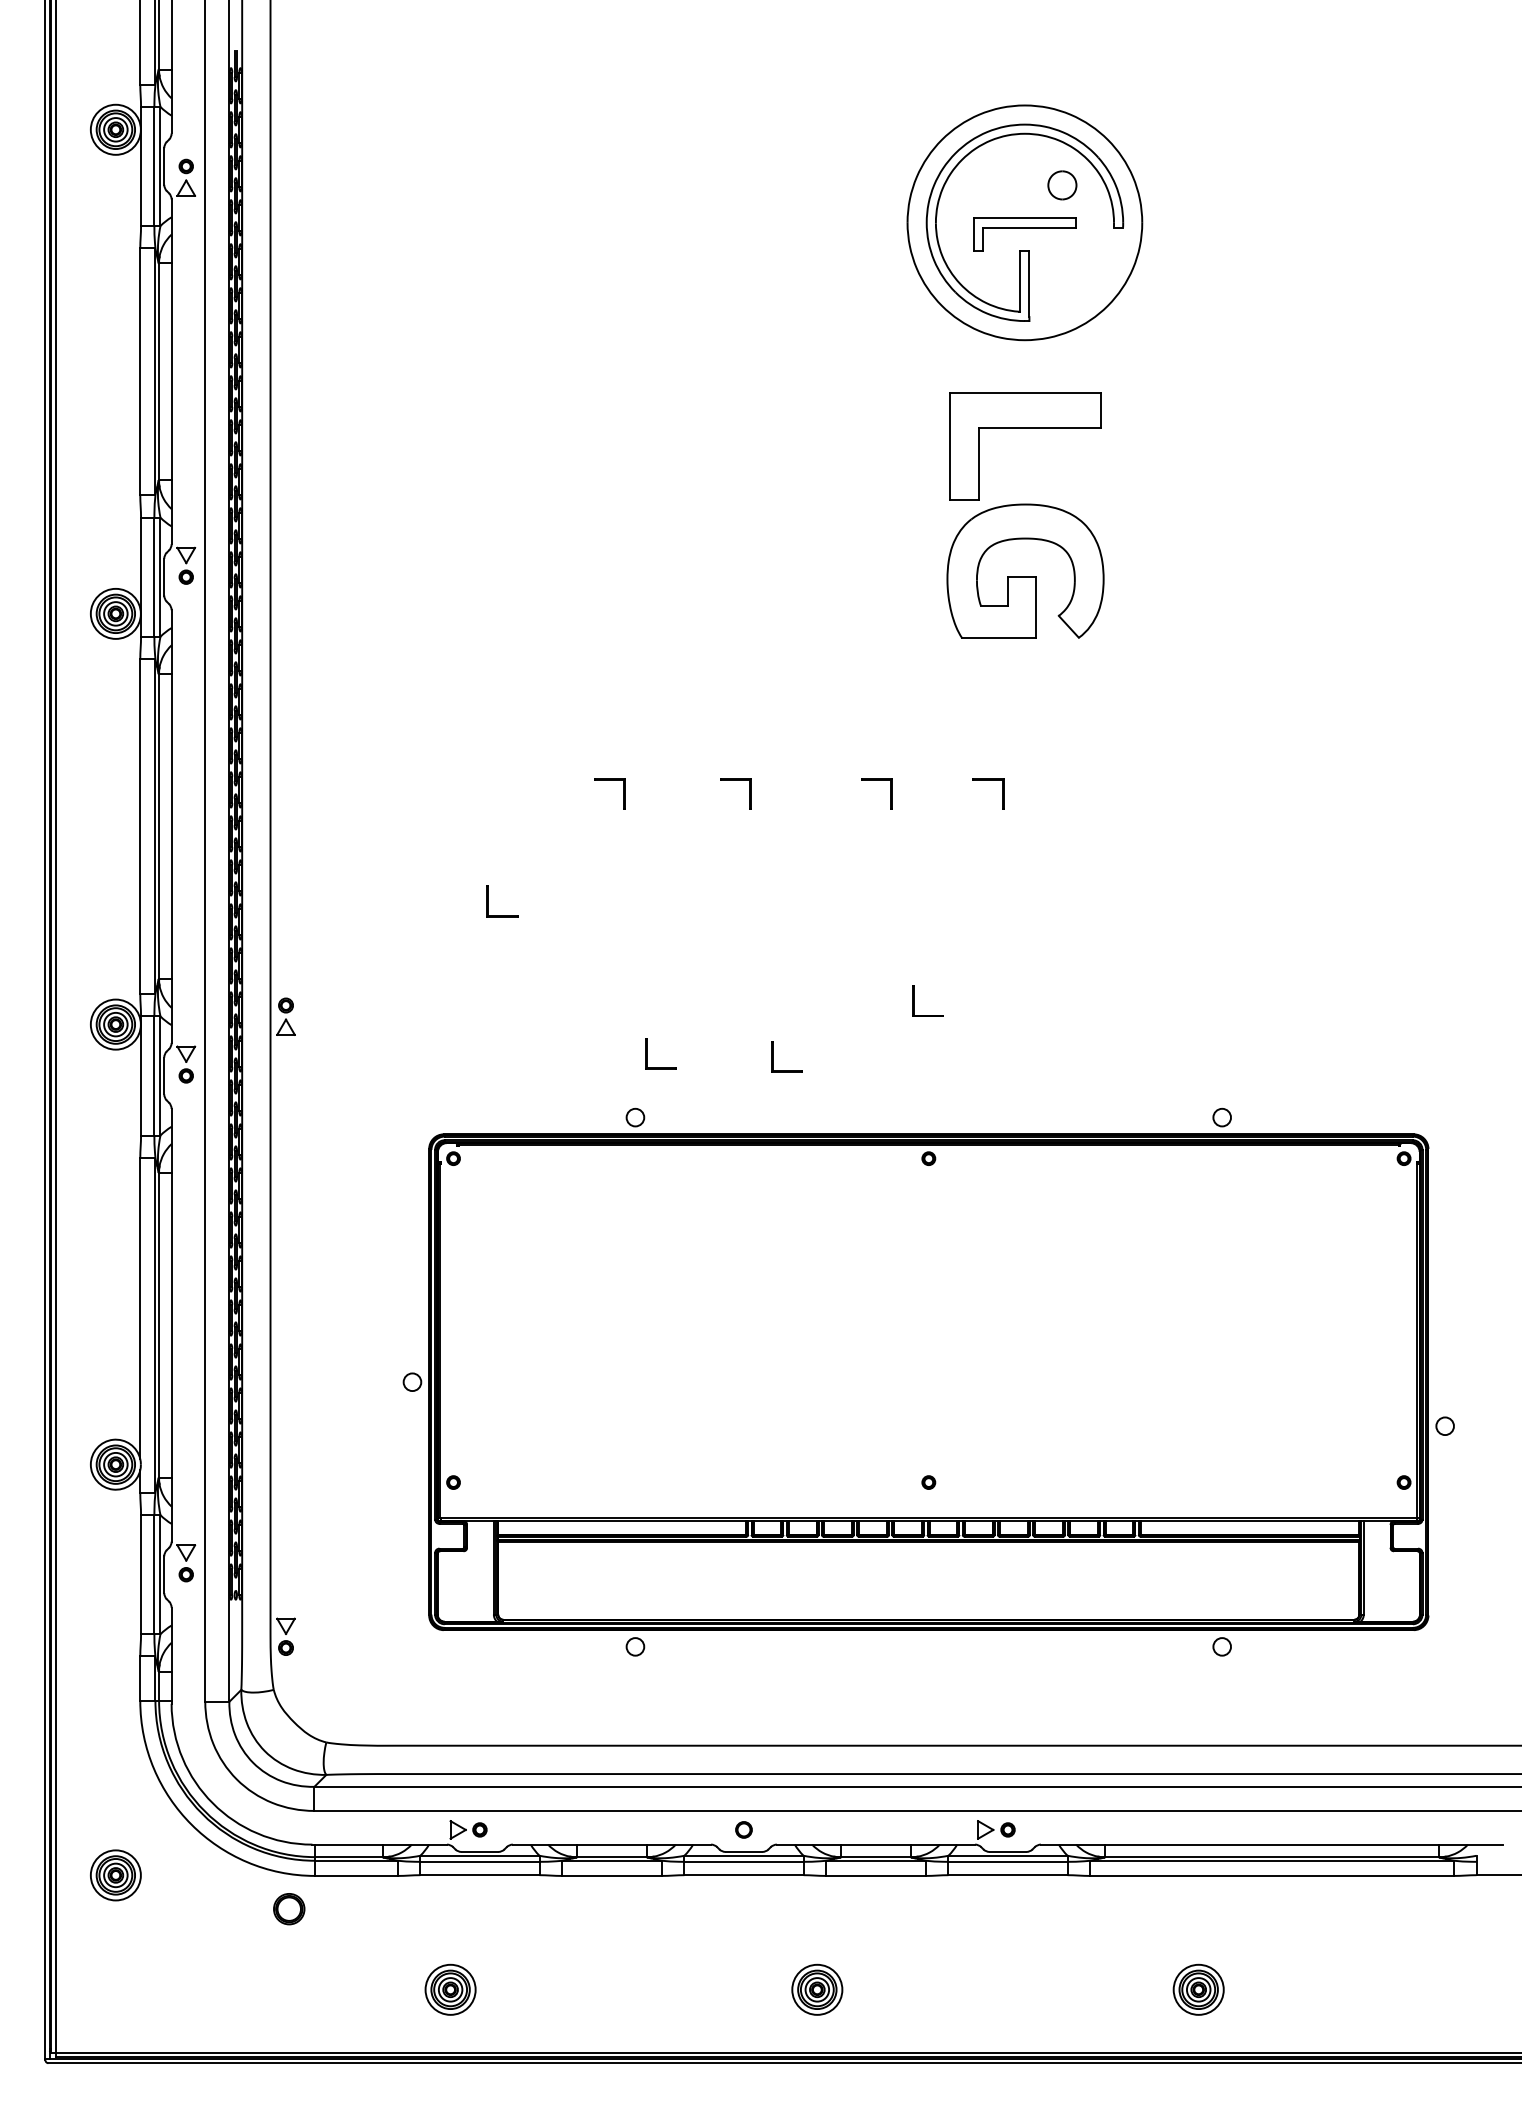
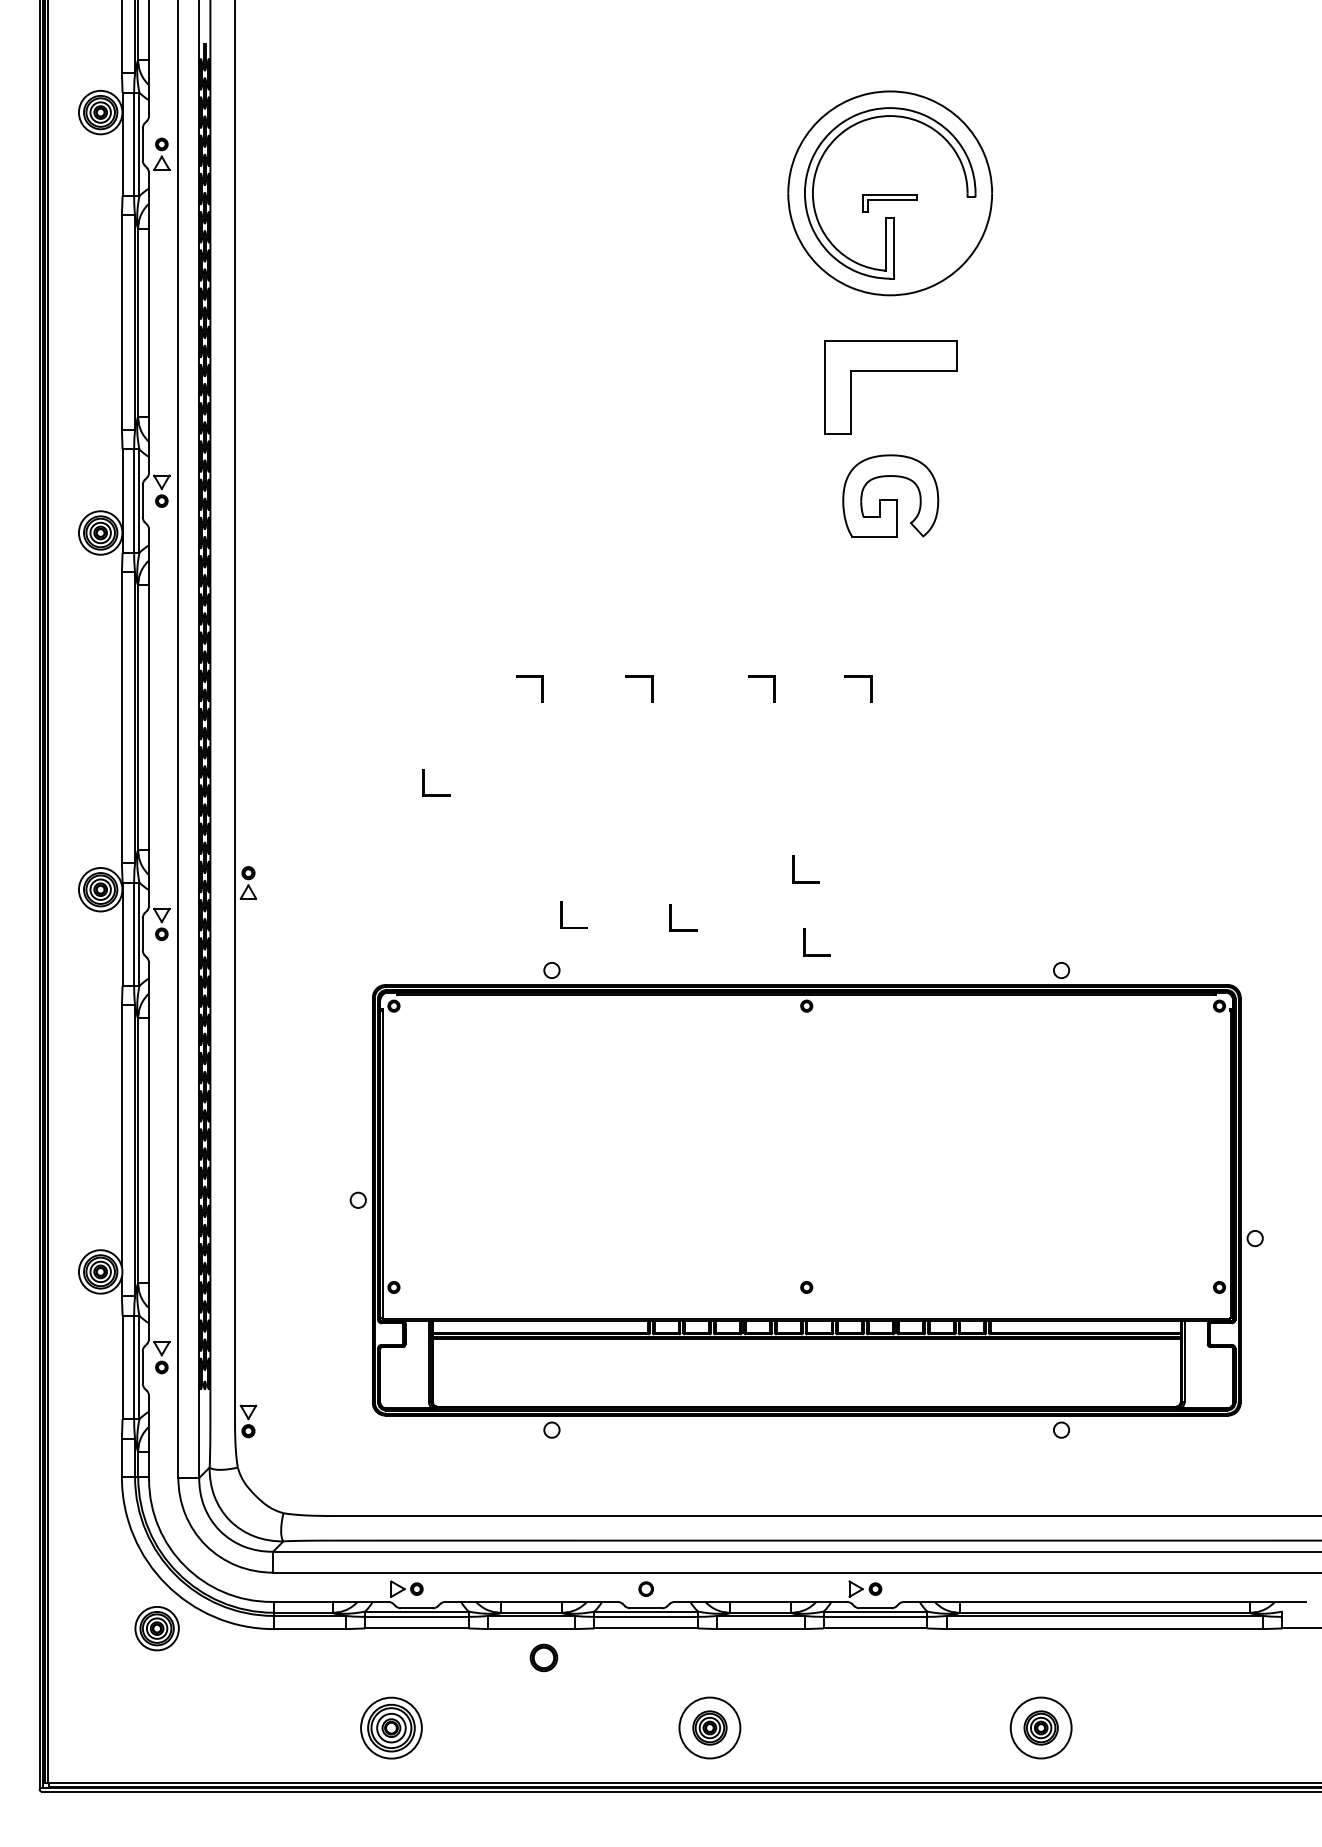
part: (1062, 185) -> (922, 160), removed
part: (1024, 234) -> (889, 203), size x0.6
part: (1025, 570) -> (890, 495), size x0.7
part: (927, 1084) -> (805, 941), added
part: (115, 1875) -> (156, 1628), moved
part: (289, 1909) -> (544, 1658), moved
part: (450, 1989) -> (391, 1727), size x1.4
circle: (817, 1989) -> (710, 1727), size x1.4
circle: (1198, 1989) -> (1040, 1727), size x1.4

